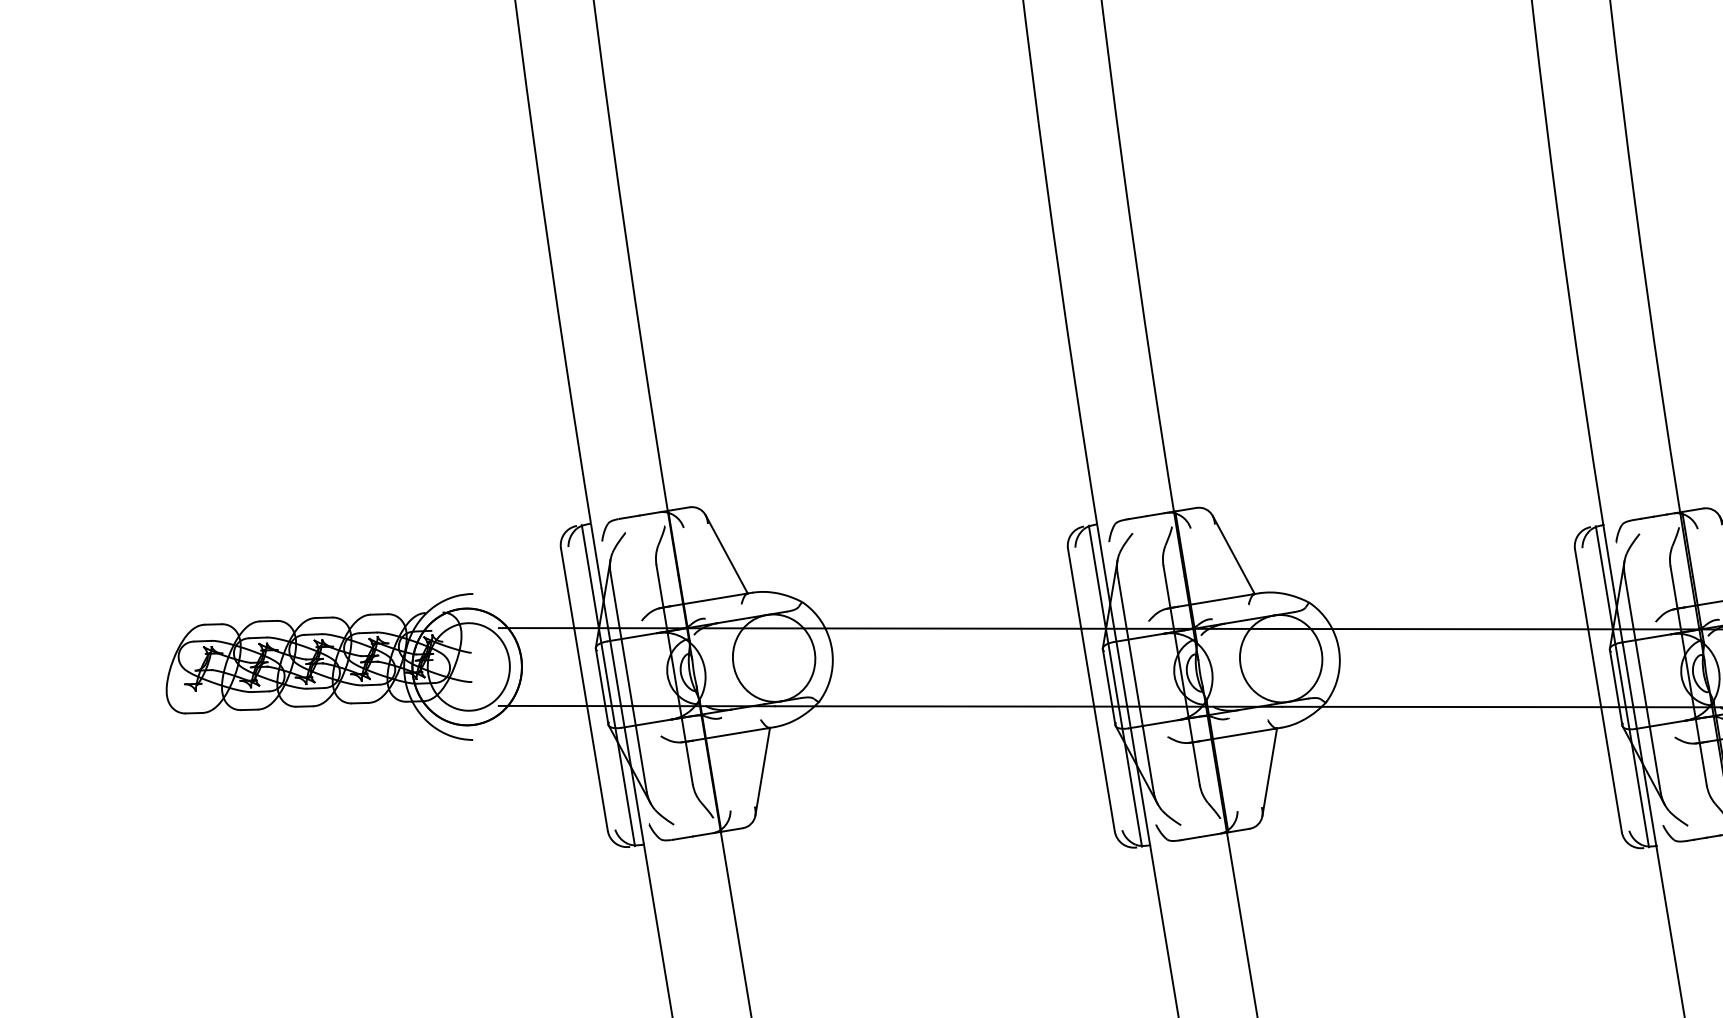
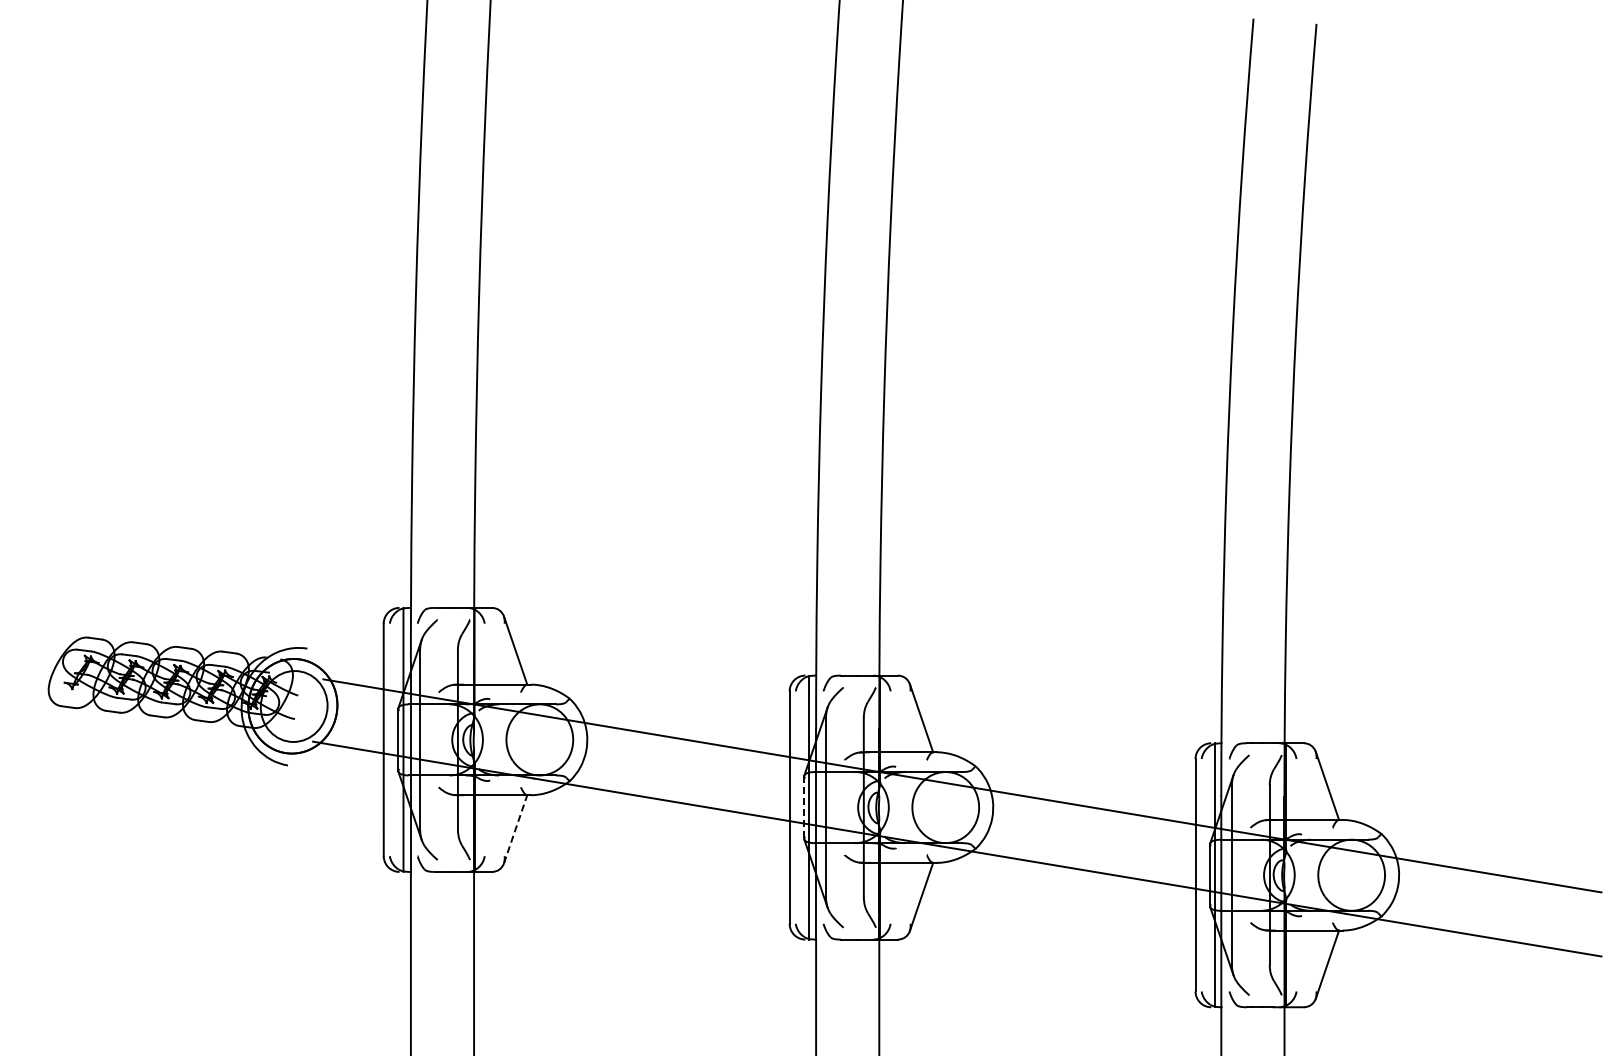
line: (1109, 688) -> (804, 808), solid -> dashed
line: (762, 770) -> (515, 828), solid -> dashed

